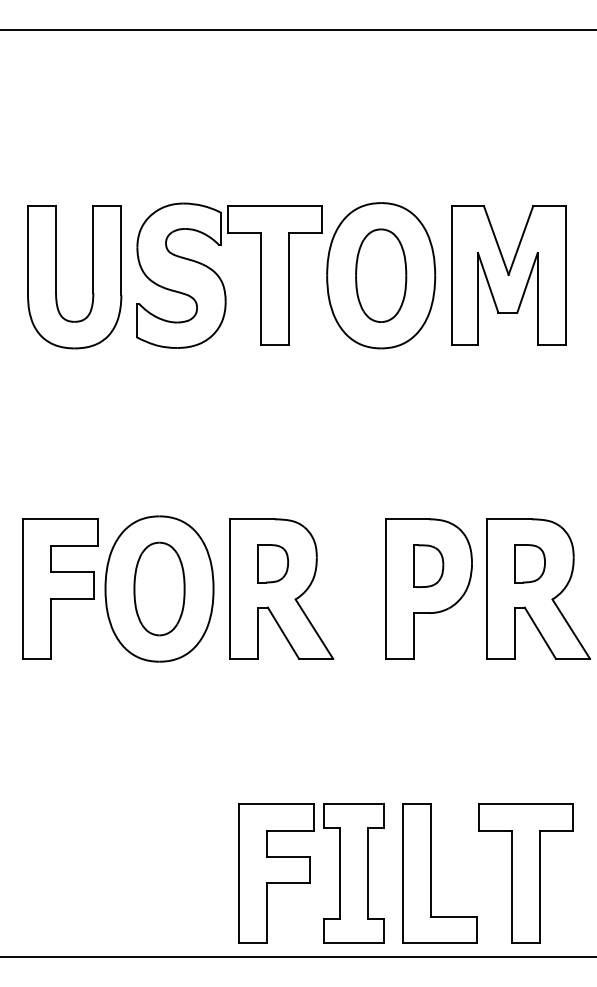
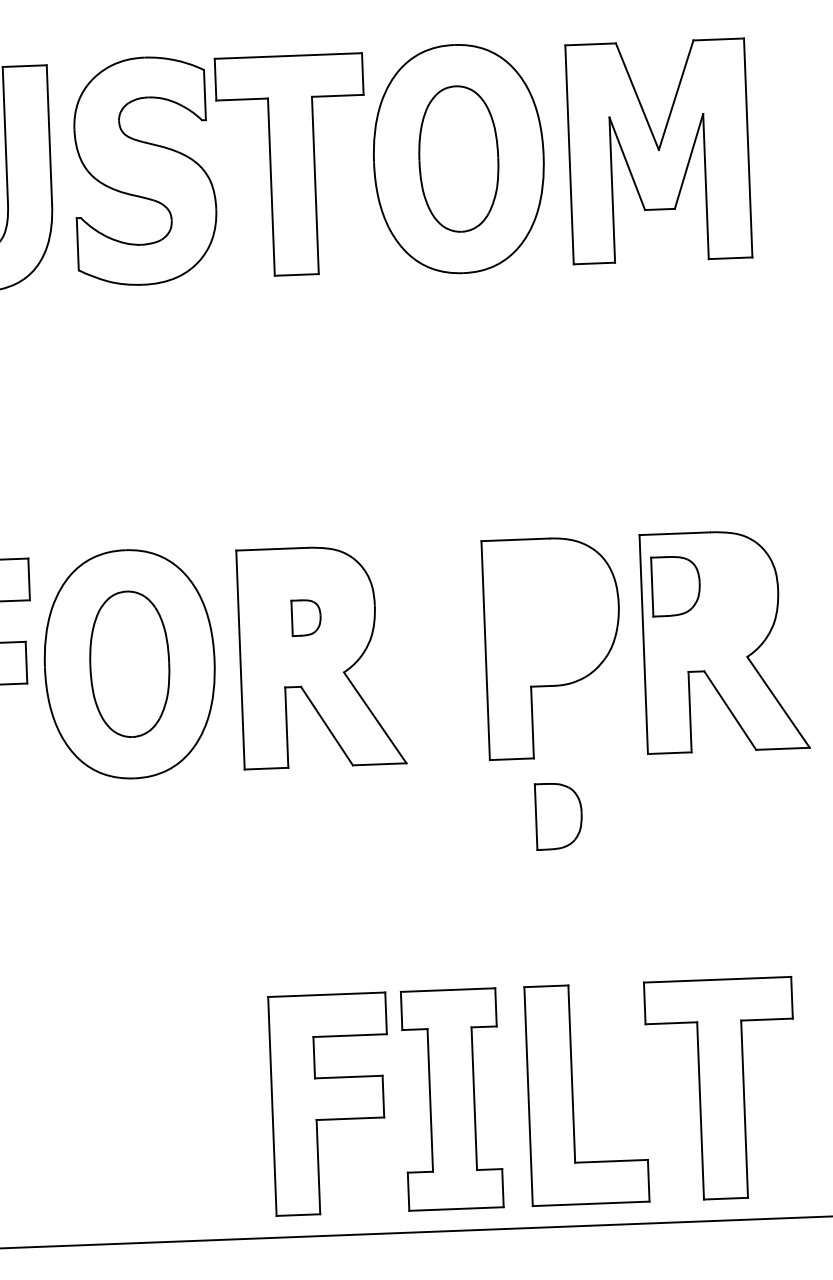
part: (272, 563) -> (305, 617), size x0.6
part: (529, 563) -> (675, 585), moved
part: (428, 565) -> (558, 815), moved

